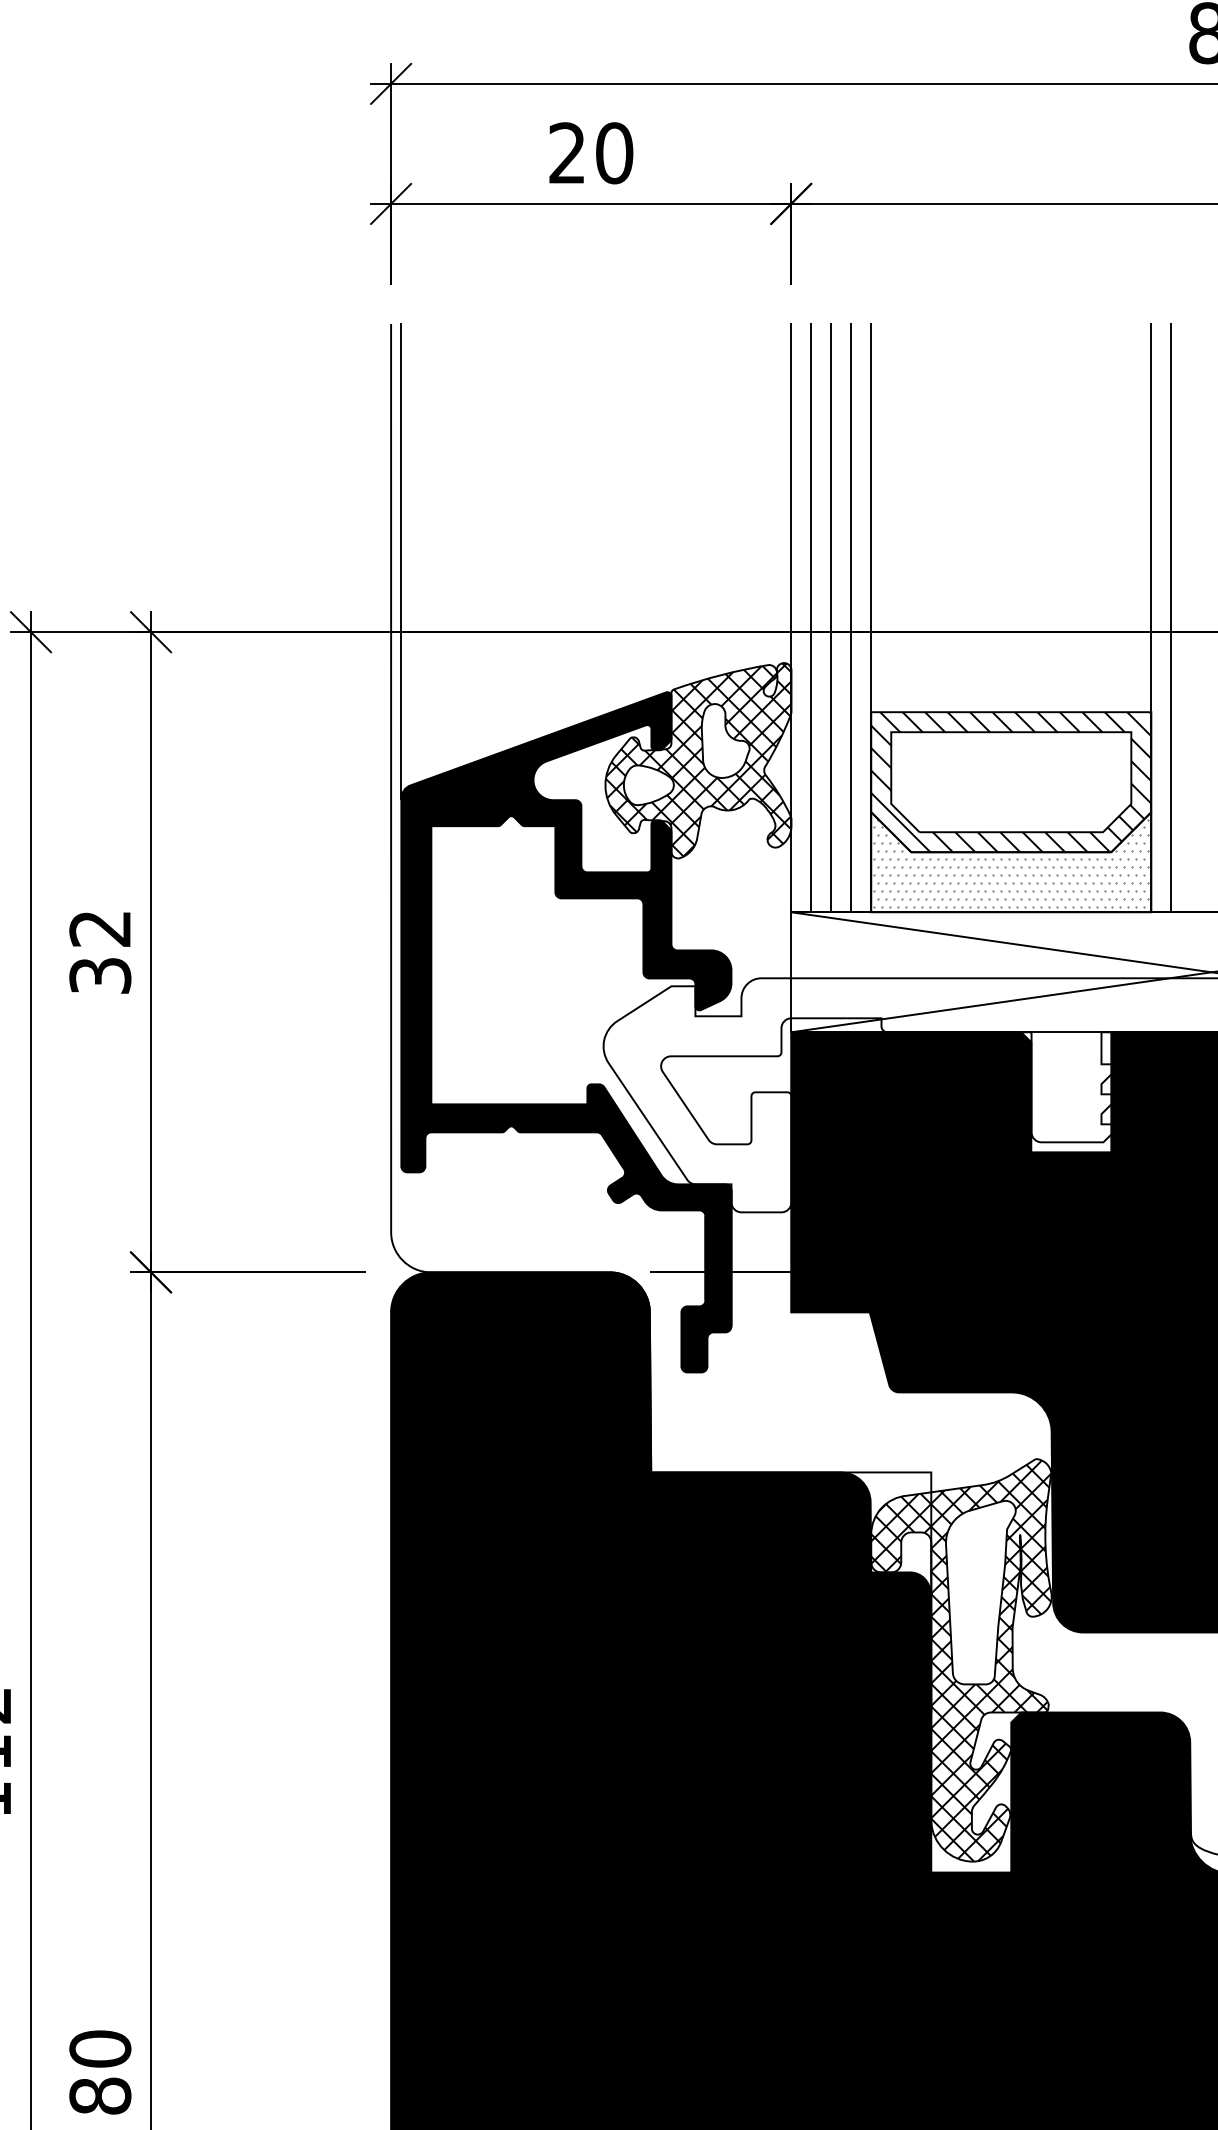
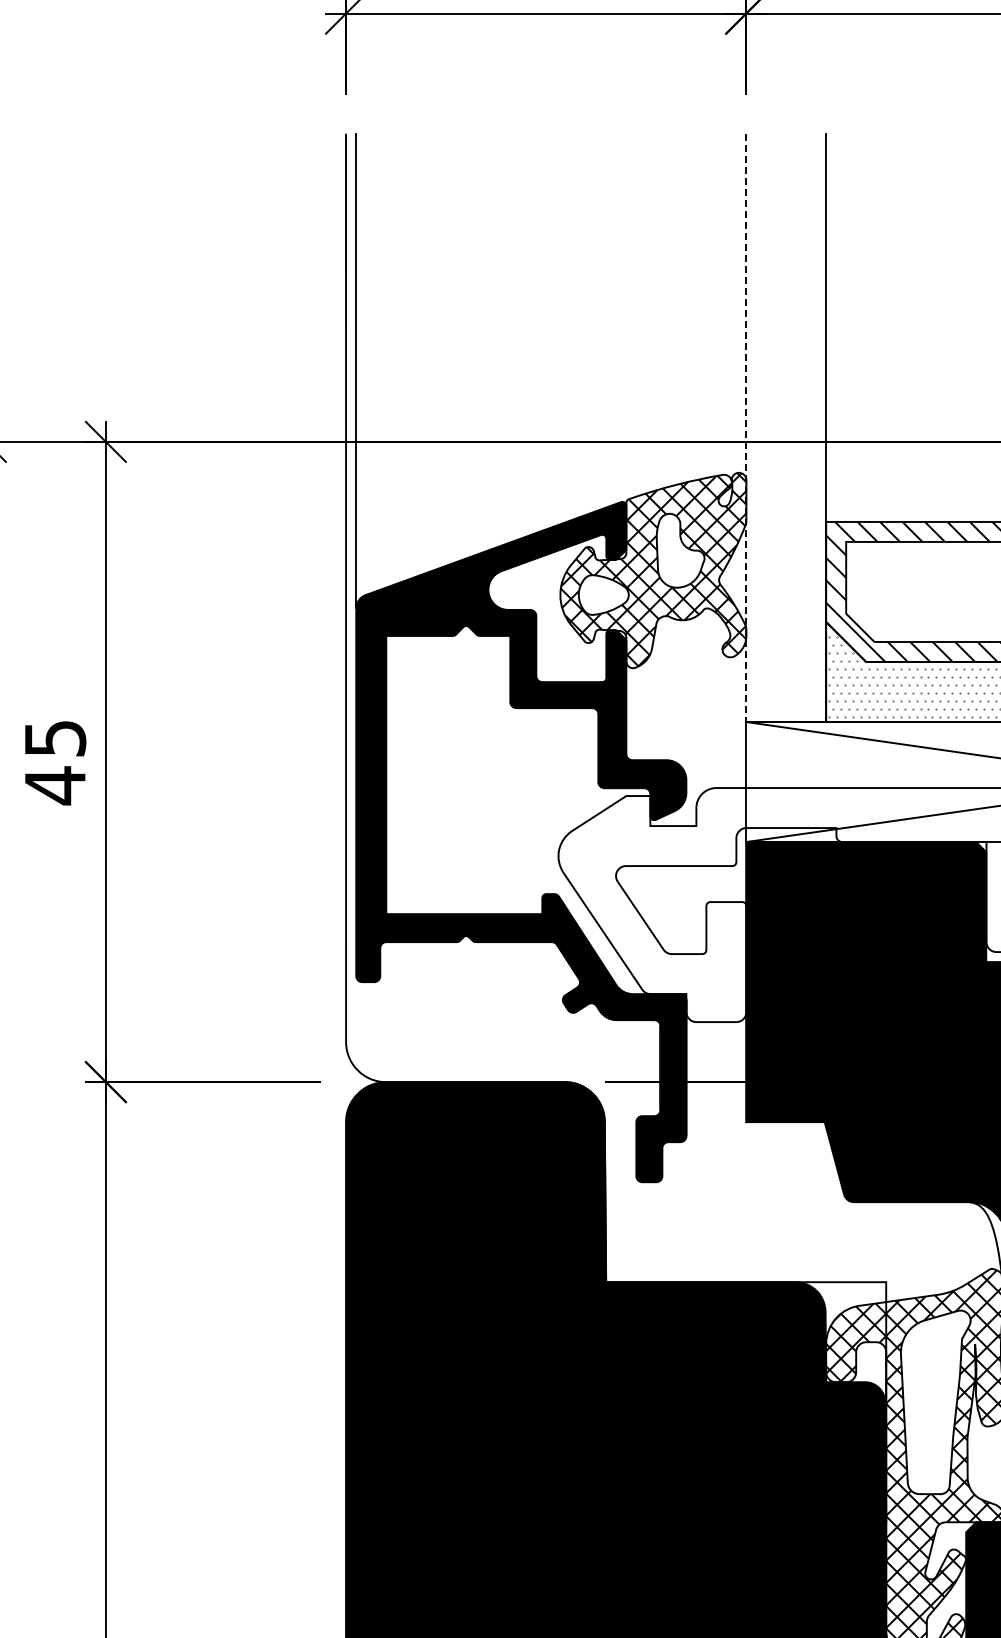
line: (811, 617) -> (766, 427), removed
line: (831, 617) -> (786, 427), removed
line: (851, 617) -> (806, 427), removed
line: (791, 618) -> (746, 428), solid -> dashed
text: (100, 953) -> (55, 763), 32 -> 45

